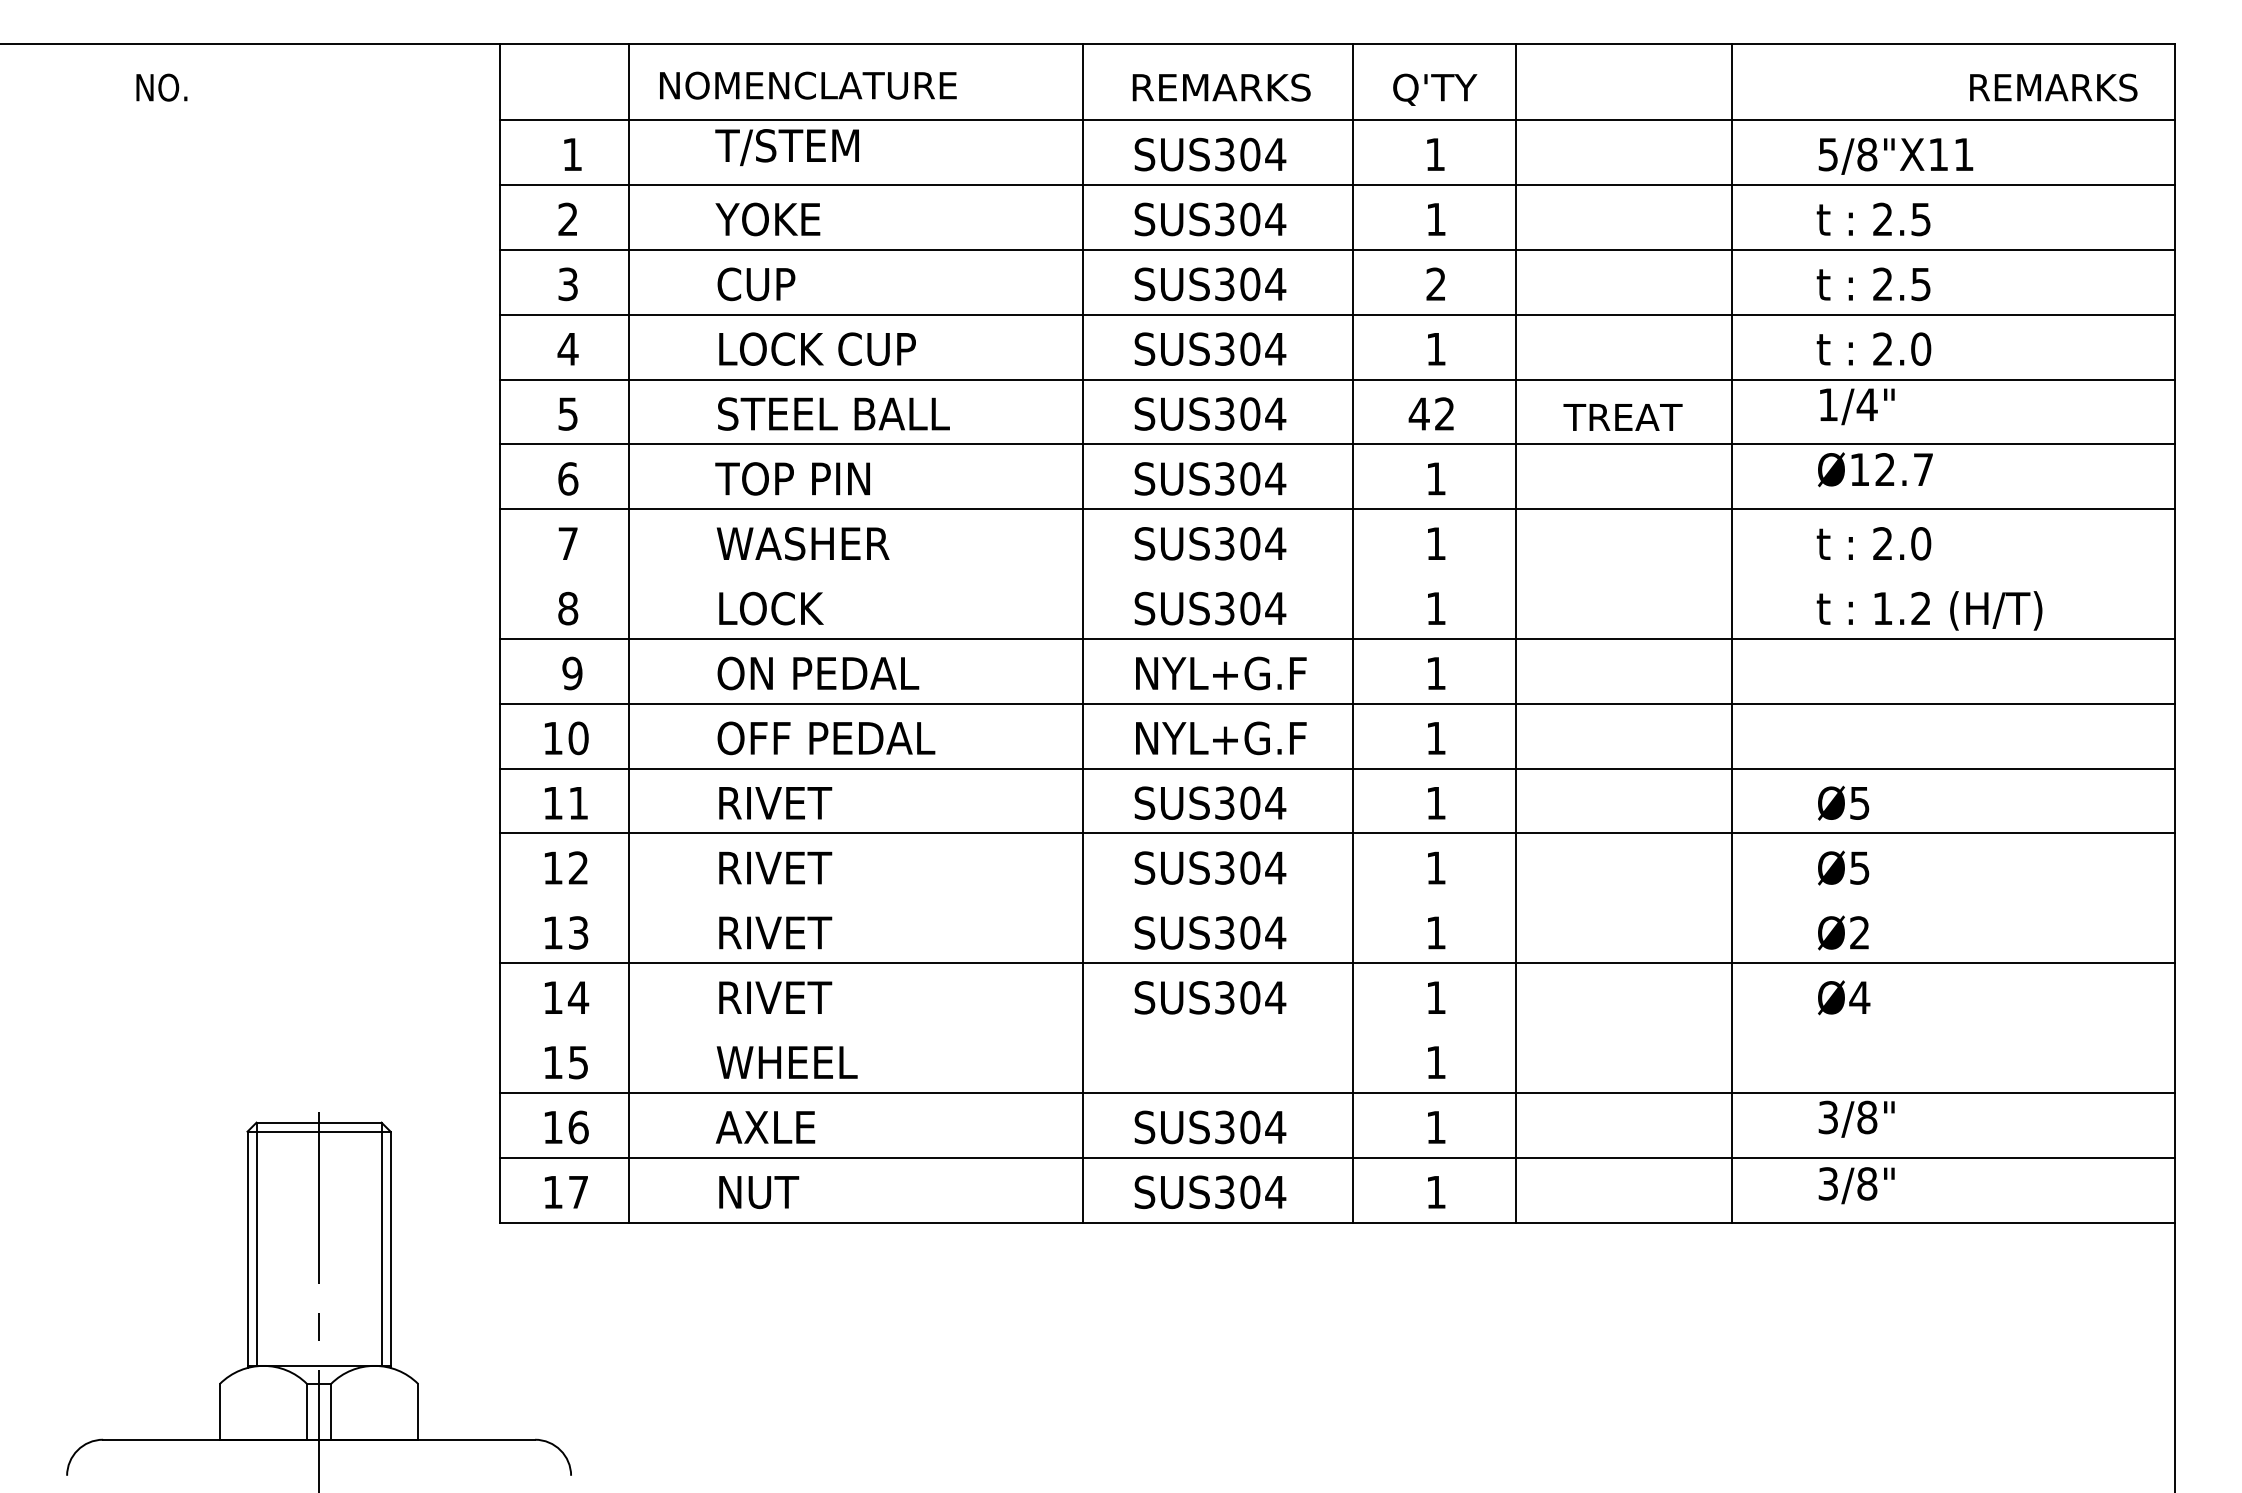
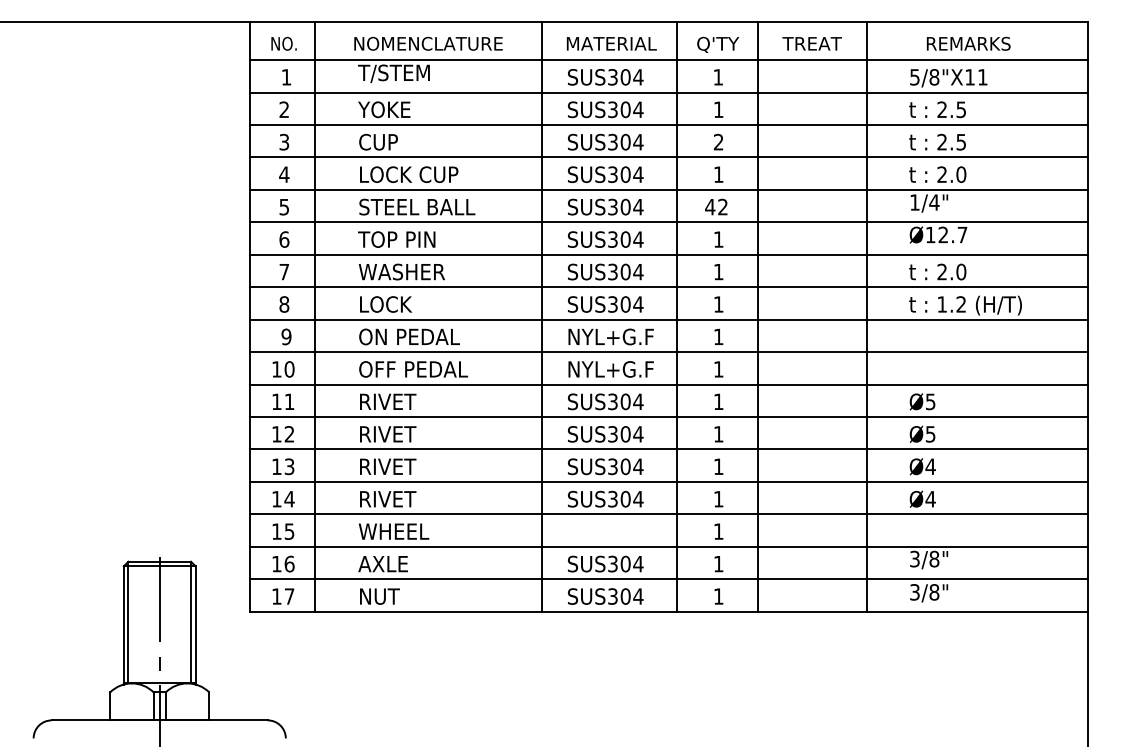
text: (808, 84) -> (428, 43), moved
text: (160, 86) -> (283, 43), moved
text: (1223, 86) -> (612, 43), REMARKS -> MATERIAL
text: (2053, 86) -> (968, 43), moved
text: (1621, 416) -> (811, 43), moved
line: (1337, 574) -> (669, 287), added
line: (1337, 898) -> (669, 449), added
text: (1859, 932) -> (930, 466), Ø2 -> Ø4
line: (1337, 1028) -> (669, 514), added

